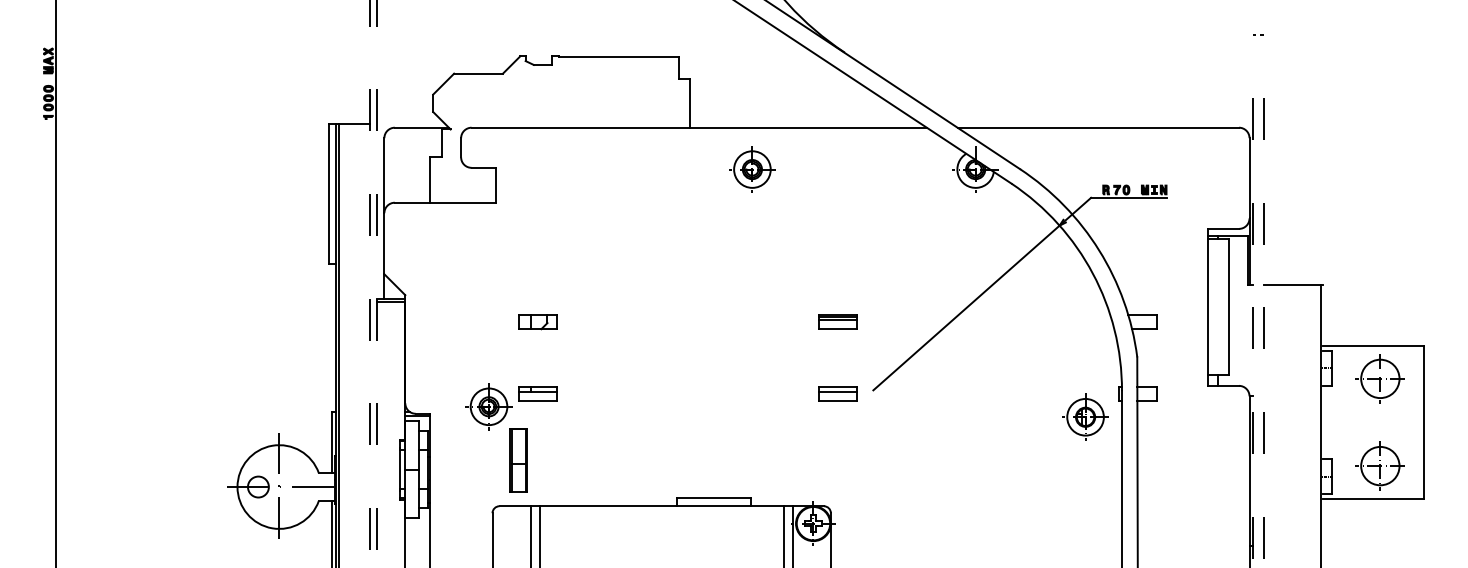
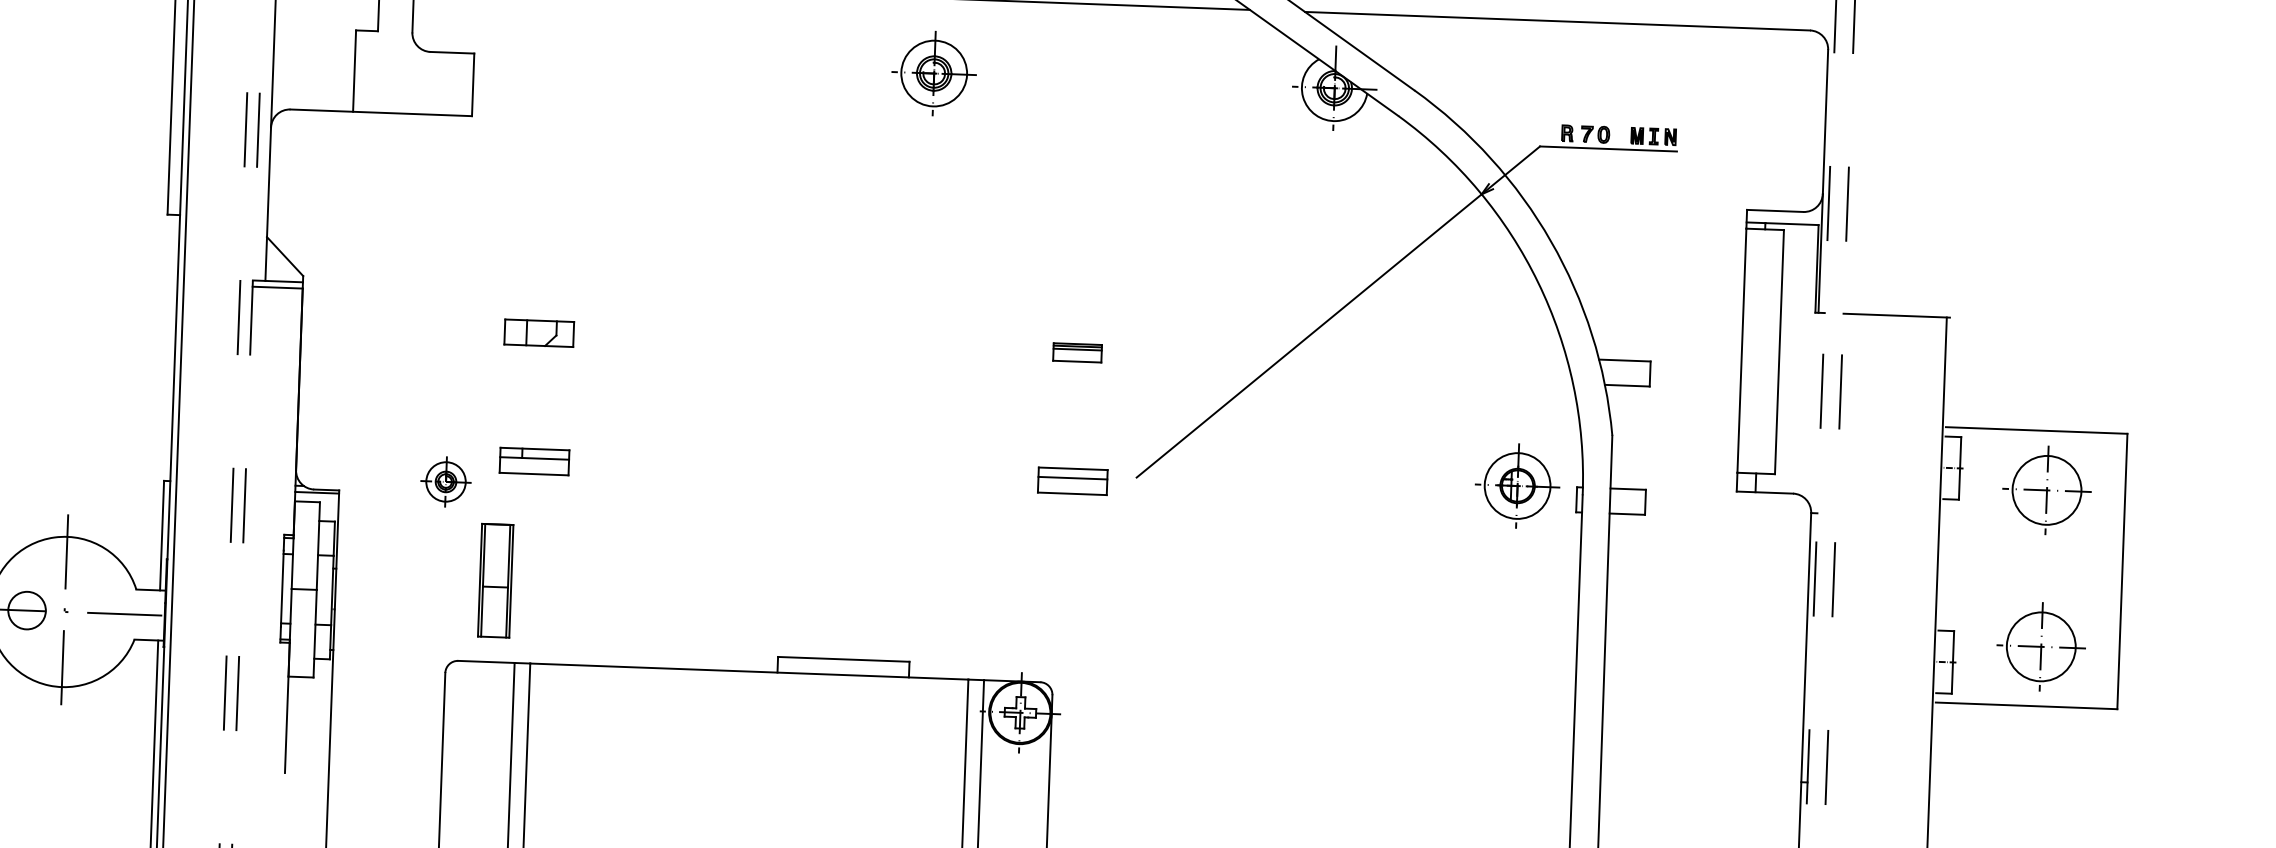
part: (837, 321) -> (1076, 351), size x0.7
part: (488, 406) -> (445, 481), size x0.6
part: (1085, 416) -> (1517, 484), moved

